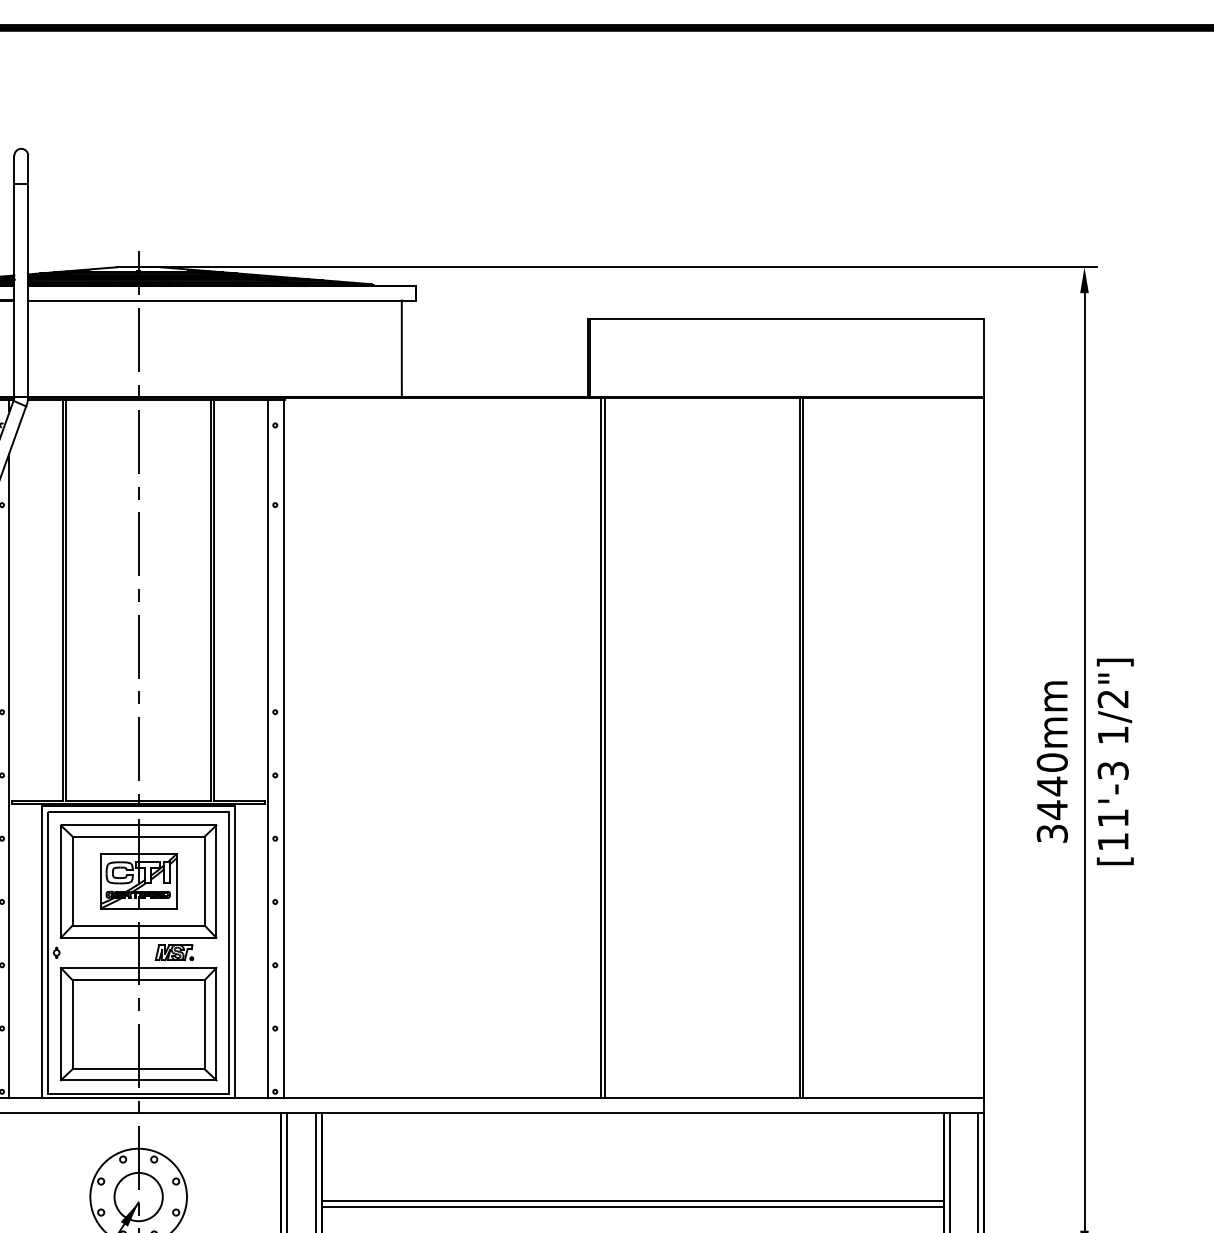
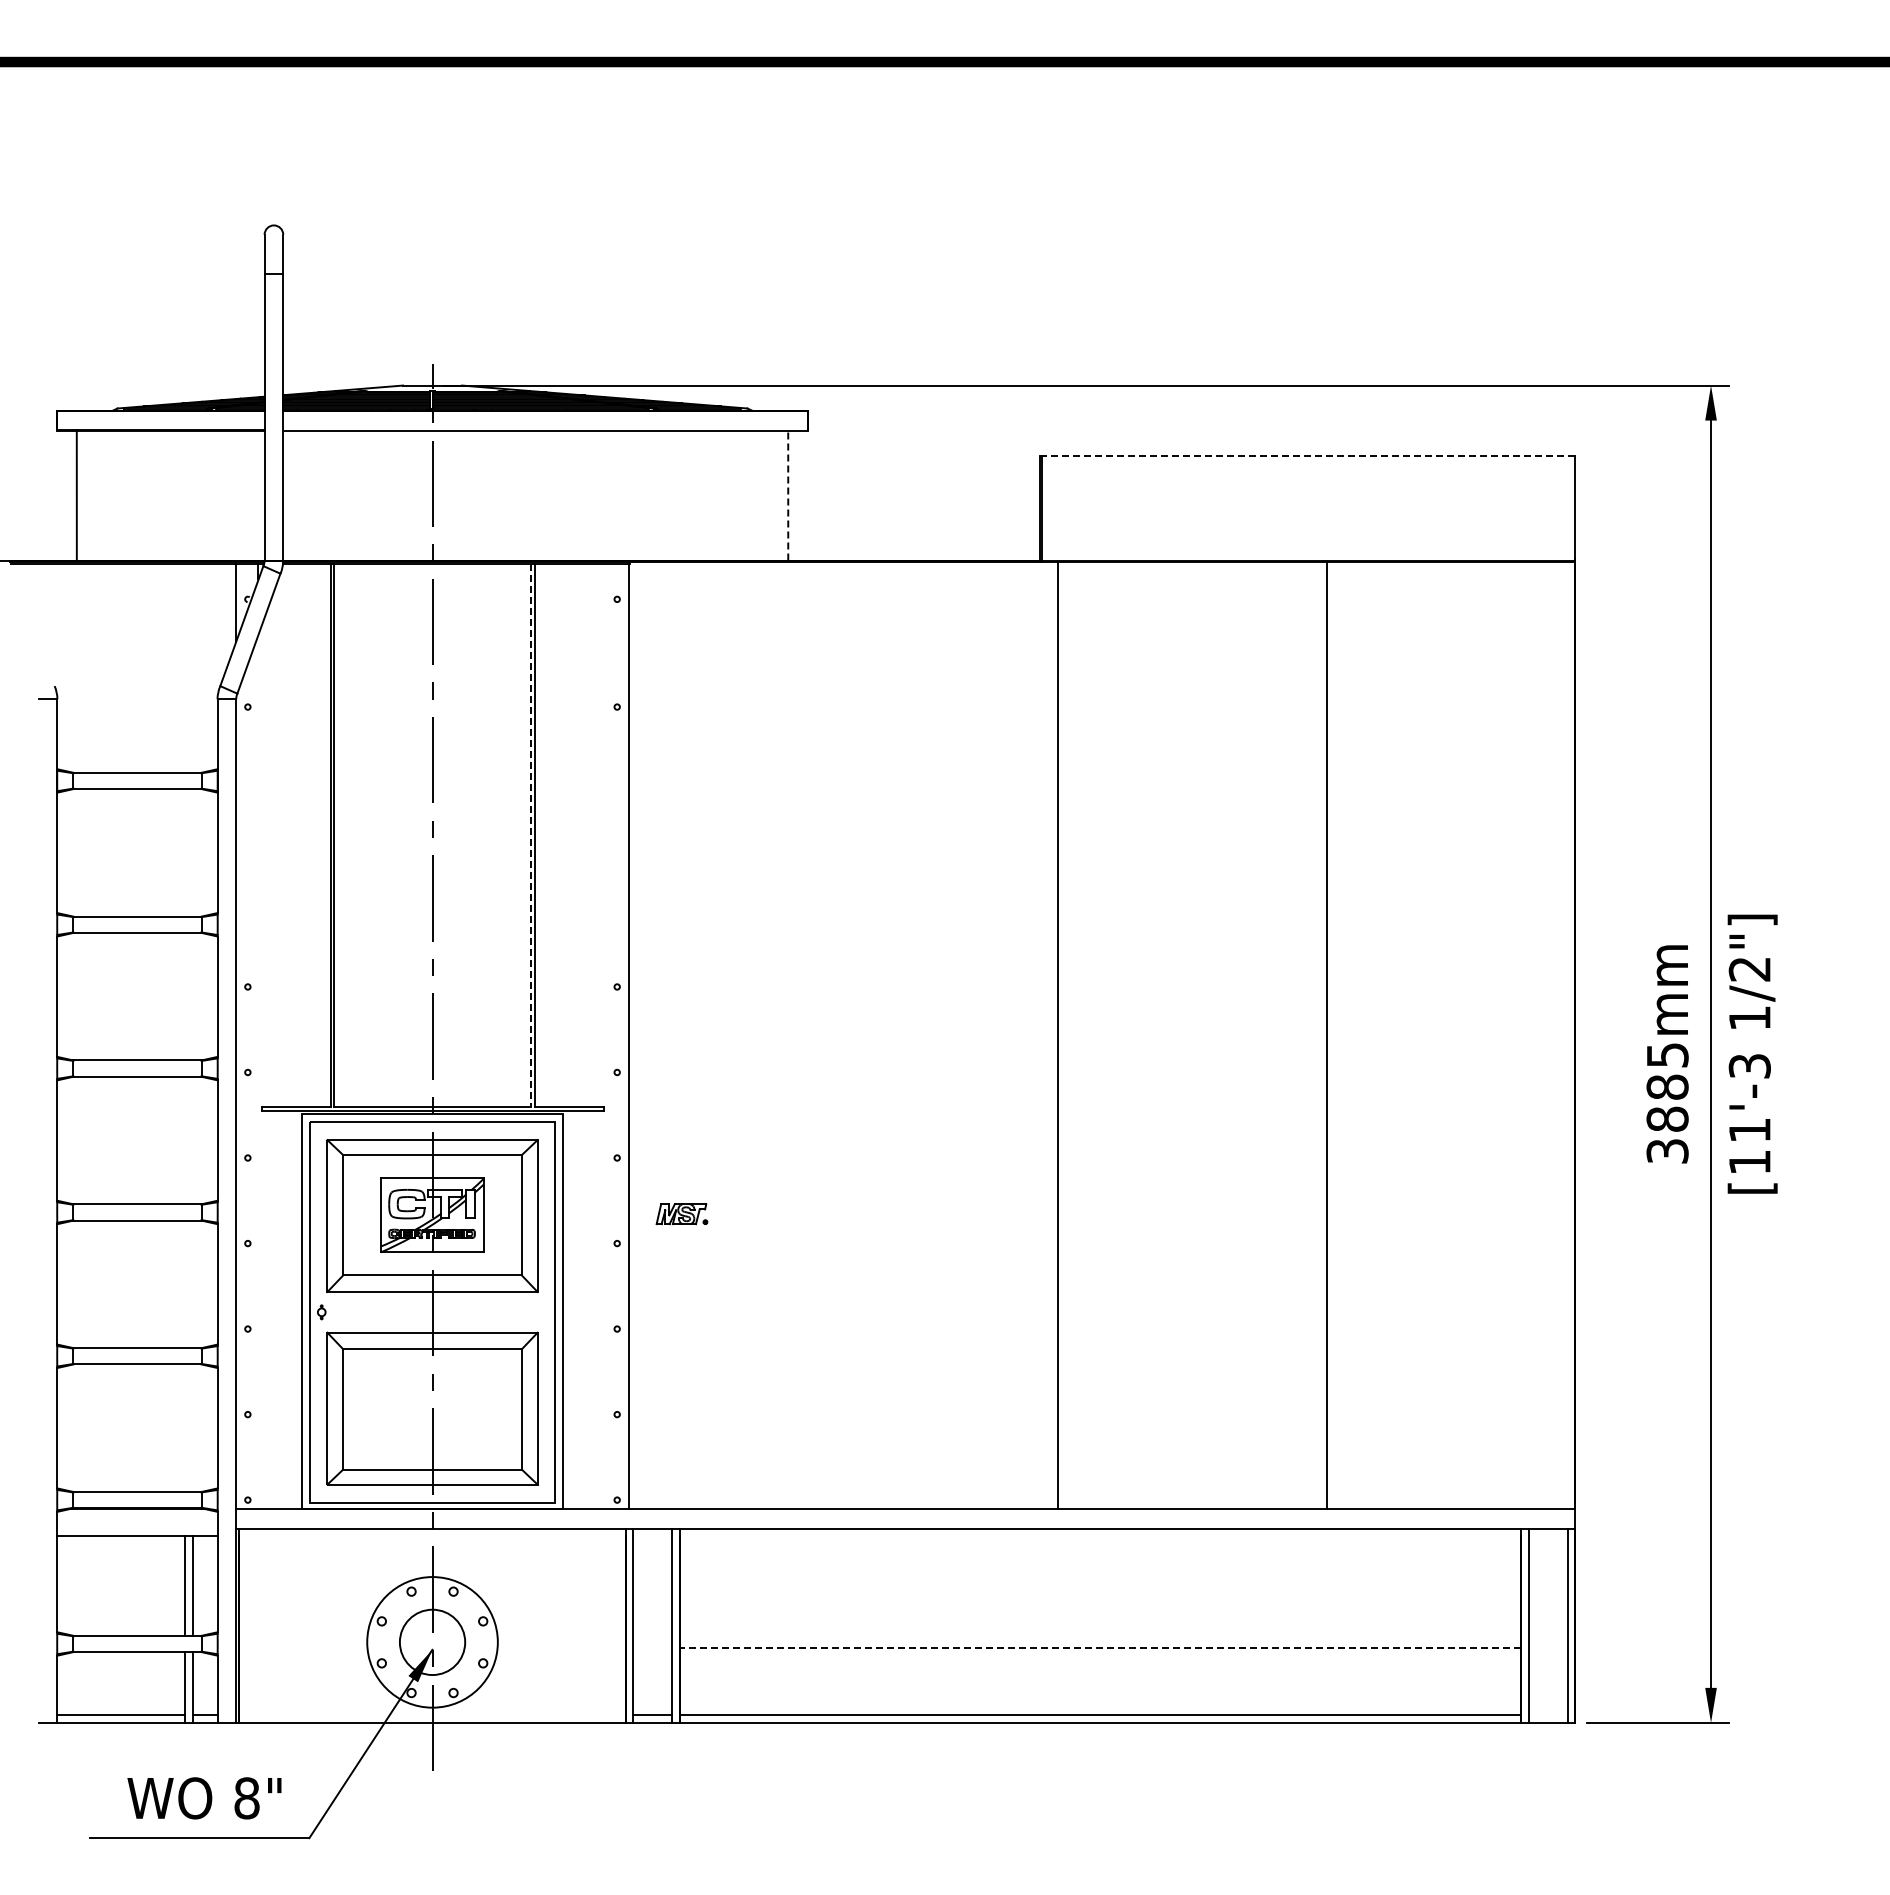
line: (785, 319) -> (1307, 455), solid -> dashed
line: (402, 348) -> (788, 495), solid -> dashed
line: (211, 600) -> (530, 835), solid -> dashed
line: (268, 748) -> (607, 1036), removed
line: (604, 748) -> (1062, 1035), removed
line: (802, 748) -> (1330, 1035), removed
line: (9, 776) -> (257, 1073), removed
text: (1052, 786) -> (1667, 1087), 3440mm -> 3885mm
part: (174, 953) -> (681, 1214), moved
line: (632, 1200) -> (1100, 1647), solid -> dashed
line: (632, 1206) -> (1100, 1655), removed

